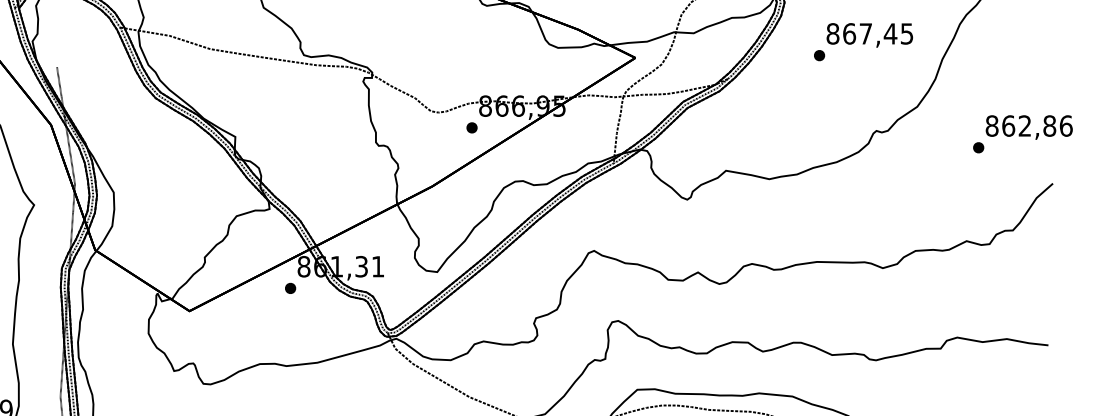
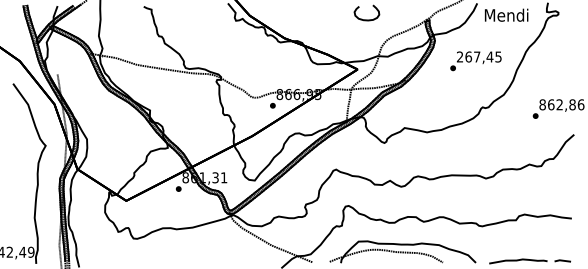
text: (831, 32) -> (459, 56), 867,45 -> 267,45

